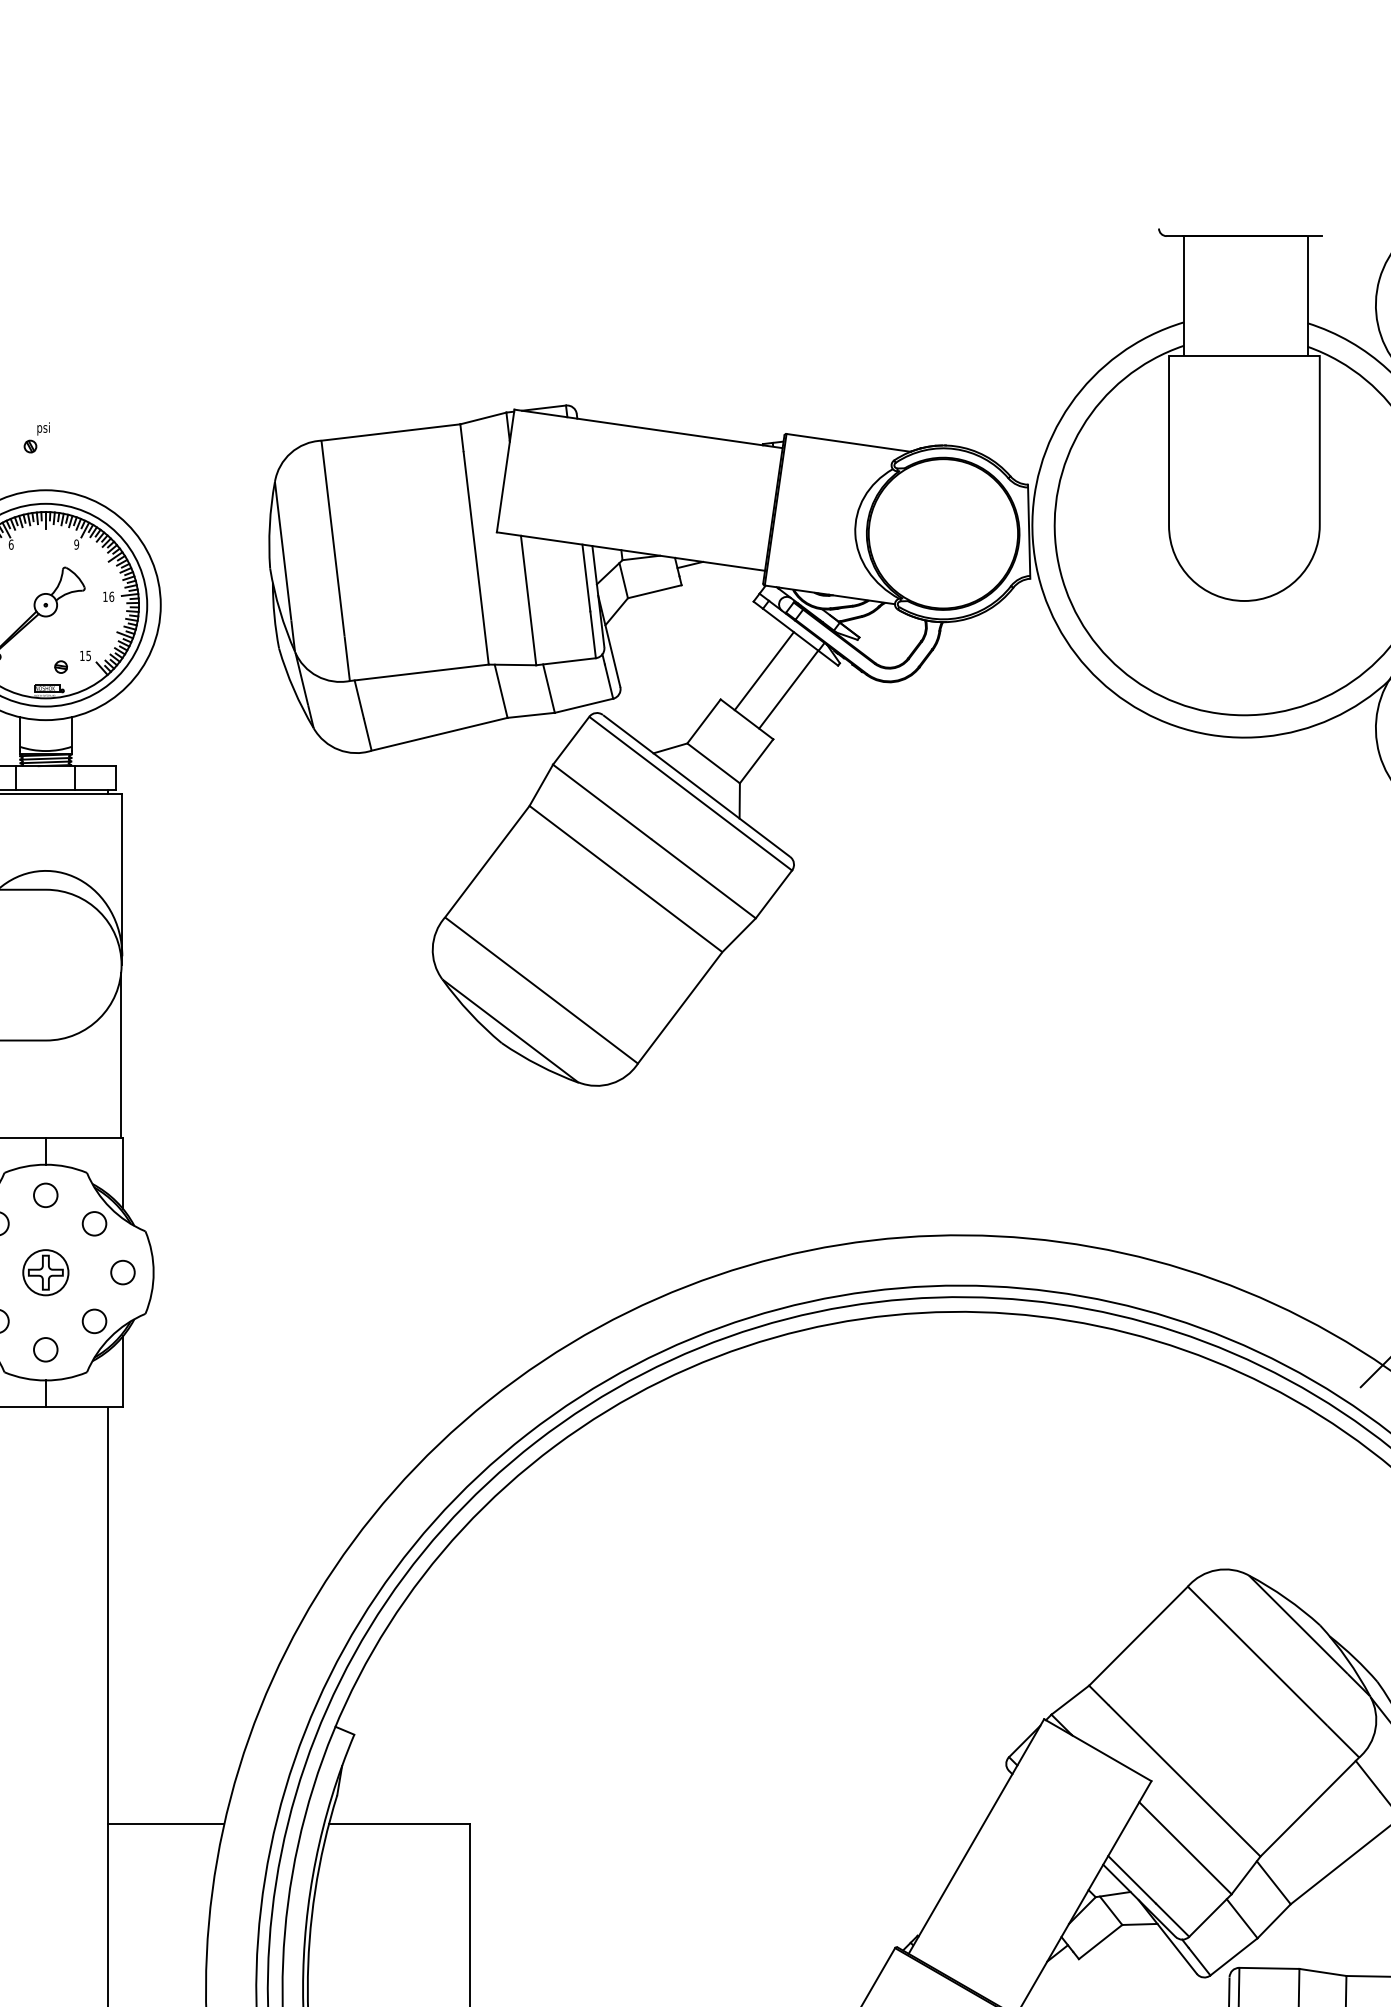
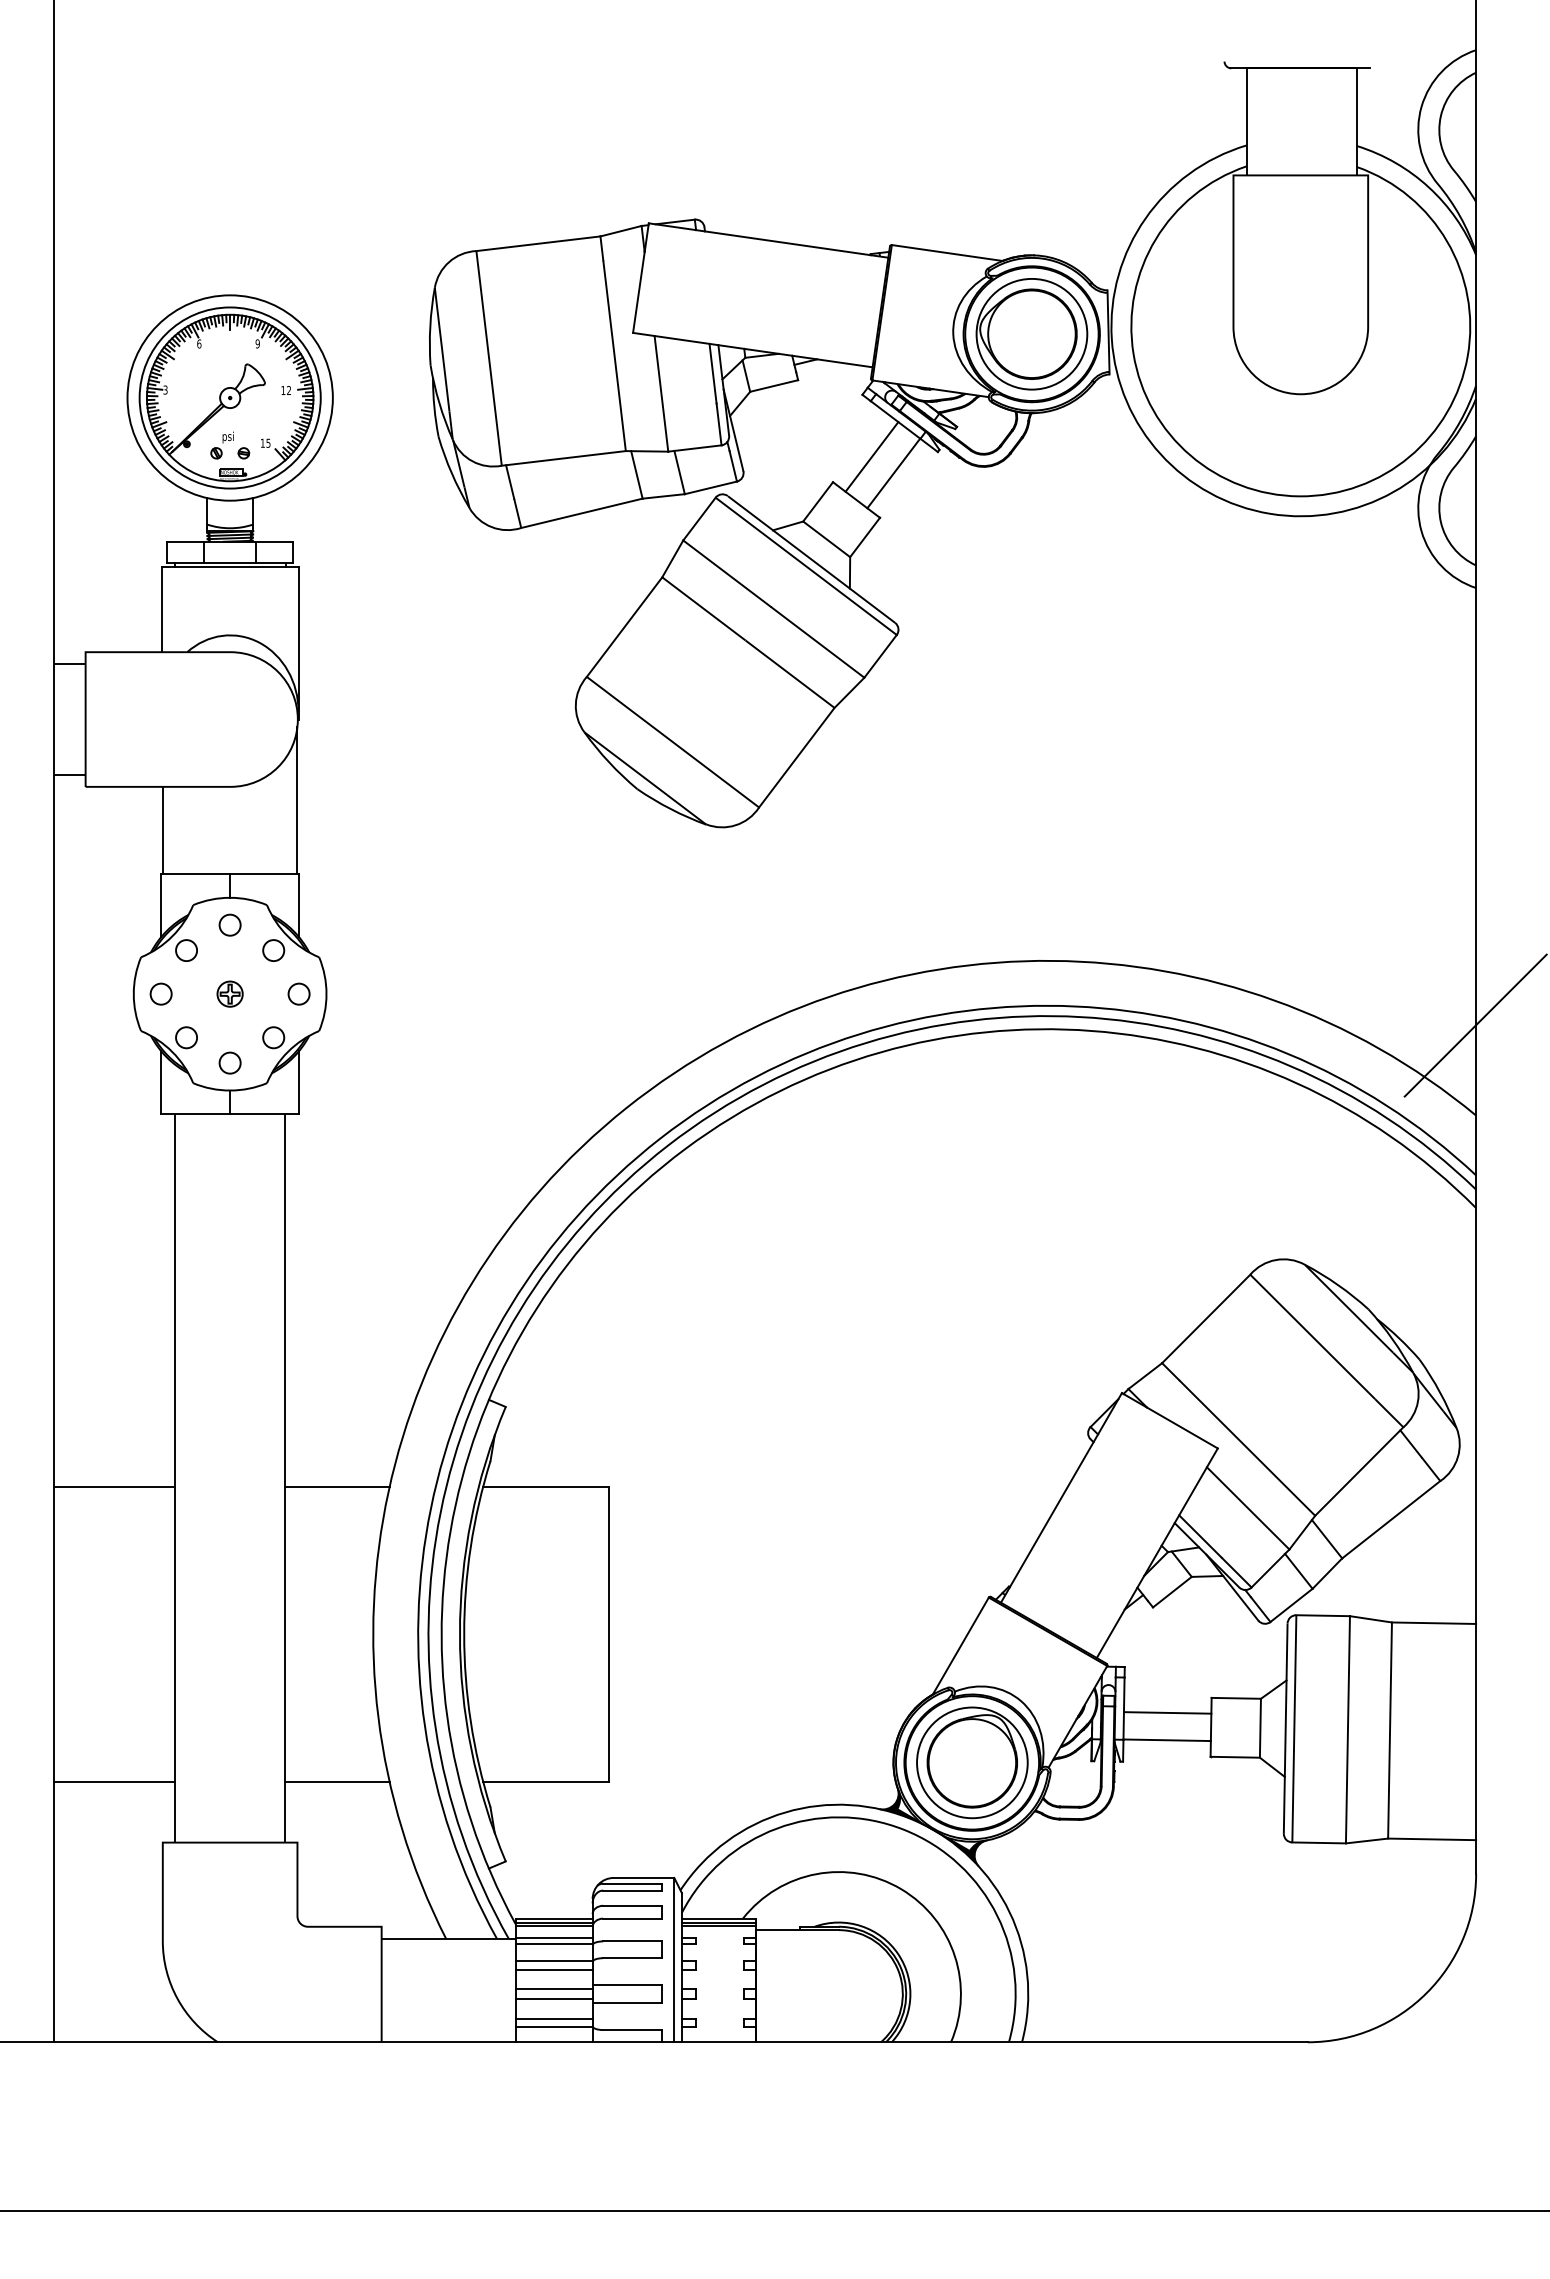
part: (36, 437) -> (221, 445), moved
part: (942, 534) -> (1031, 334), added
text: (112, 596) -> (289, 390), 16 -> 12
part: (45, 1271) -> (229, 993), size x0.62

